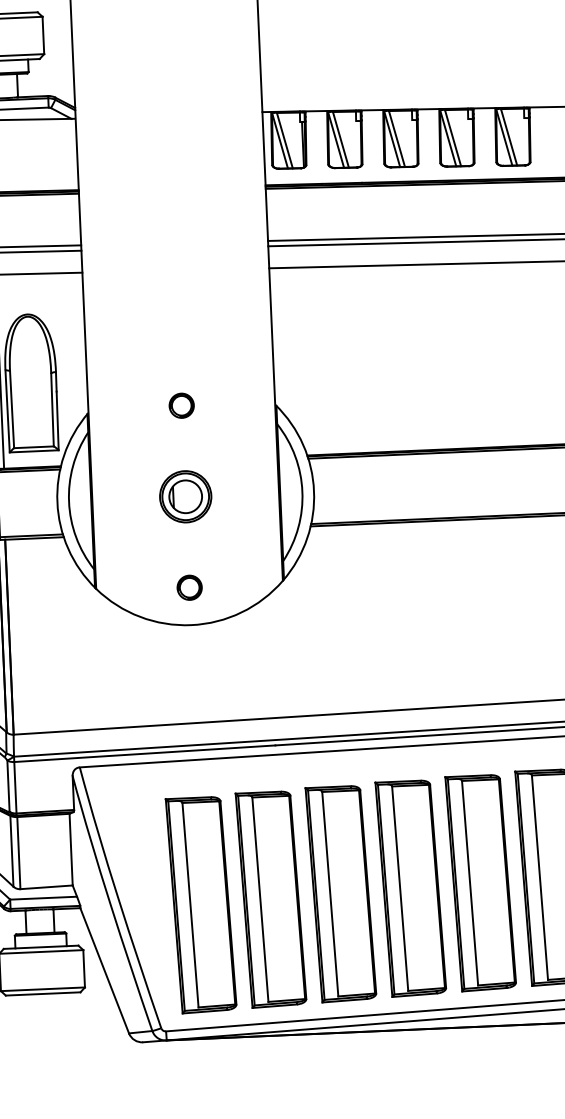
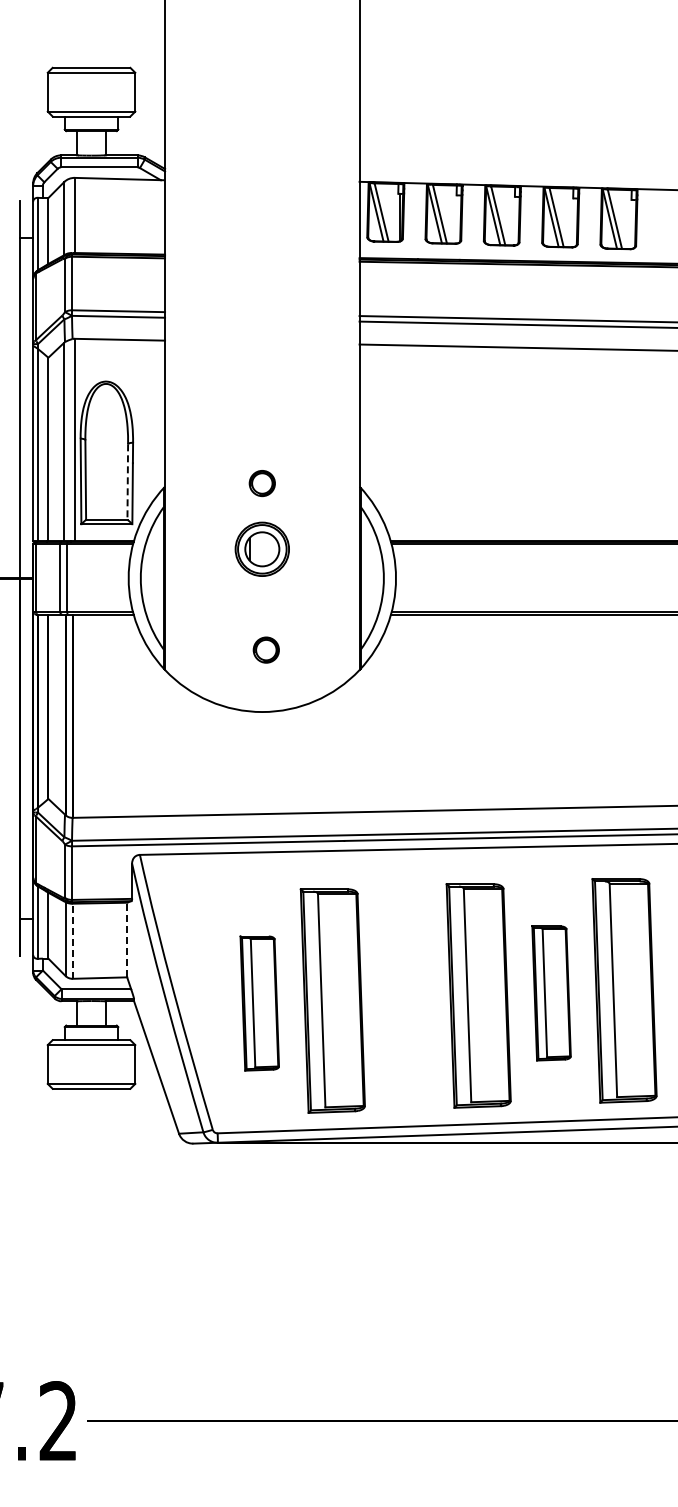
line: (52, 410) -> (127, 482), solid -> dashed
part: (184, 496) -> (261, 548), moved
part: (188, 587) -> (265, 649), moved
line: (71, 849) -> (127, 939), solid -> dashed
line: (18, 853) -> (72, 941), solid -> dashed
part: (480, 883) -> (551, 993), size x0.6
part: (340, 894) -> (405, 998), removed
part: (200, 905) -> (259, 1003), size x0.6

